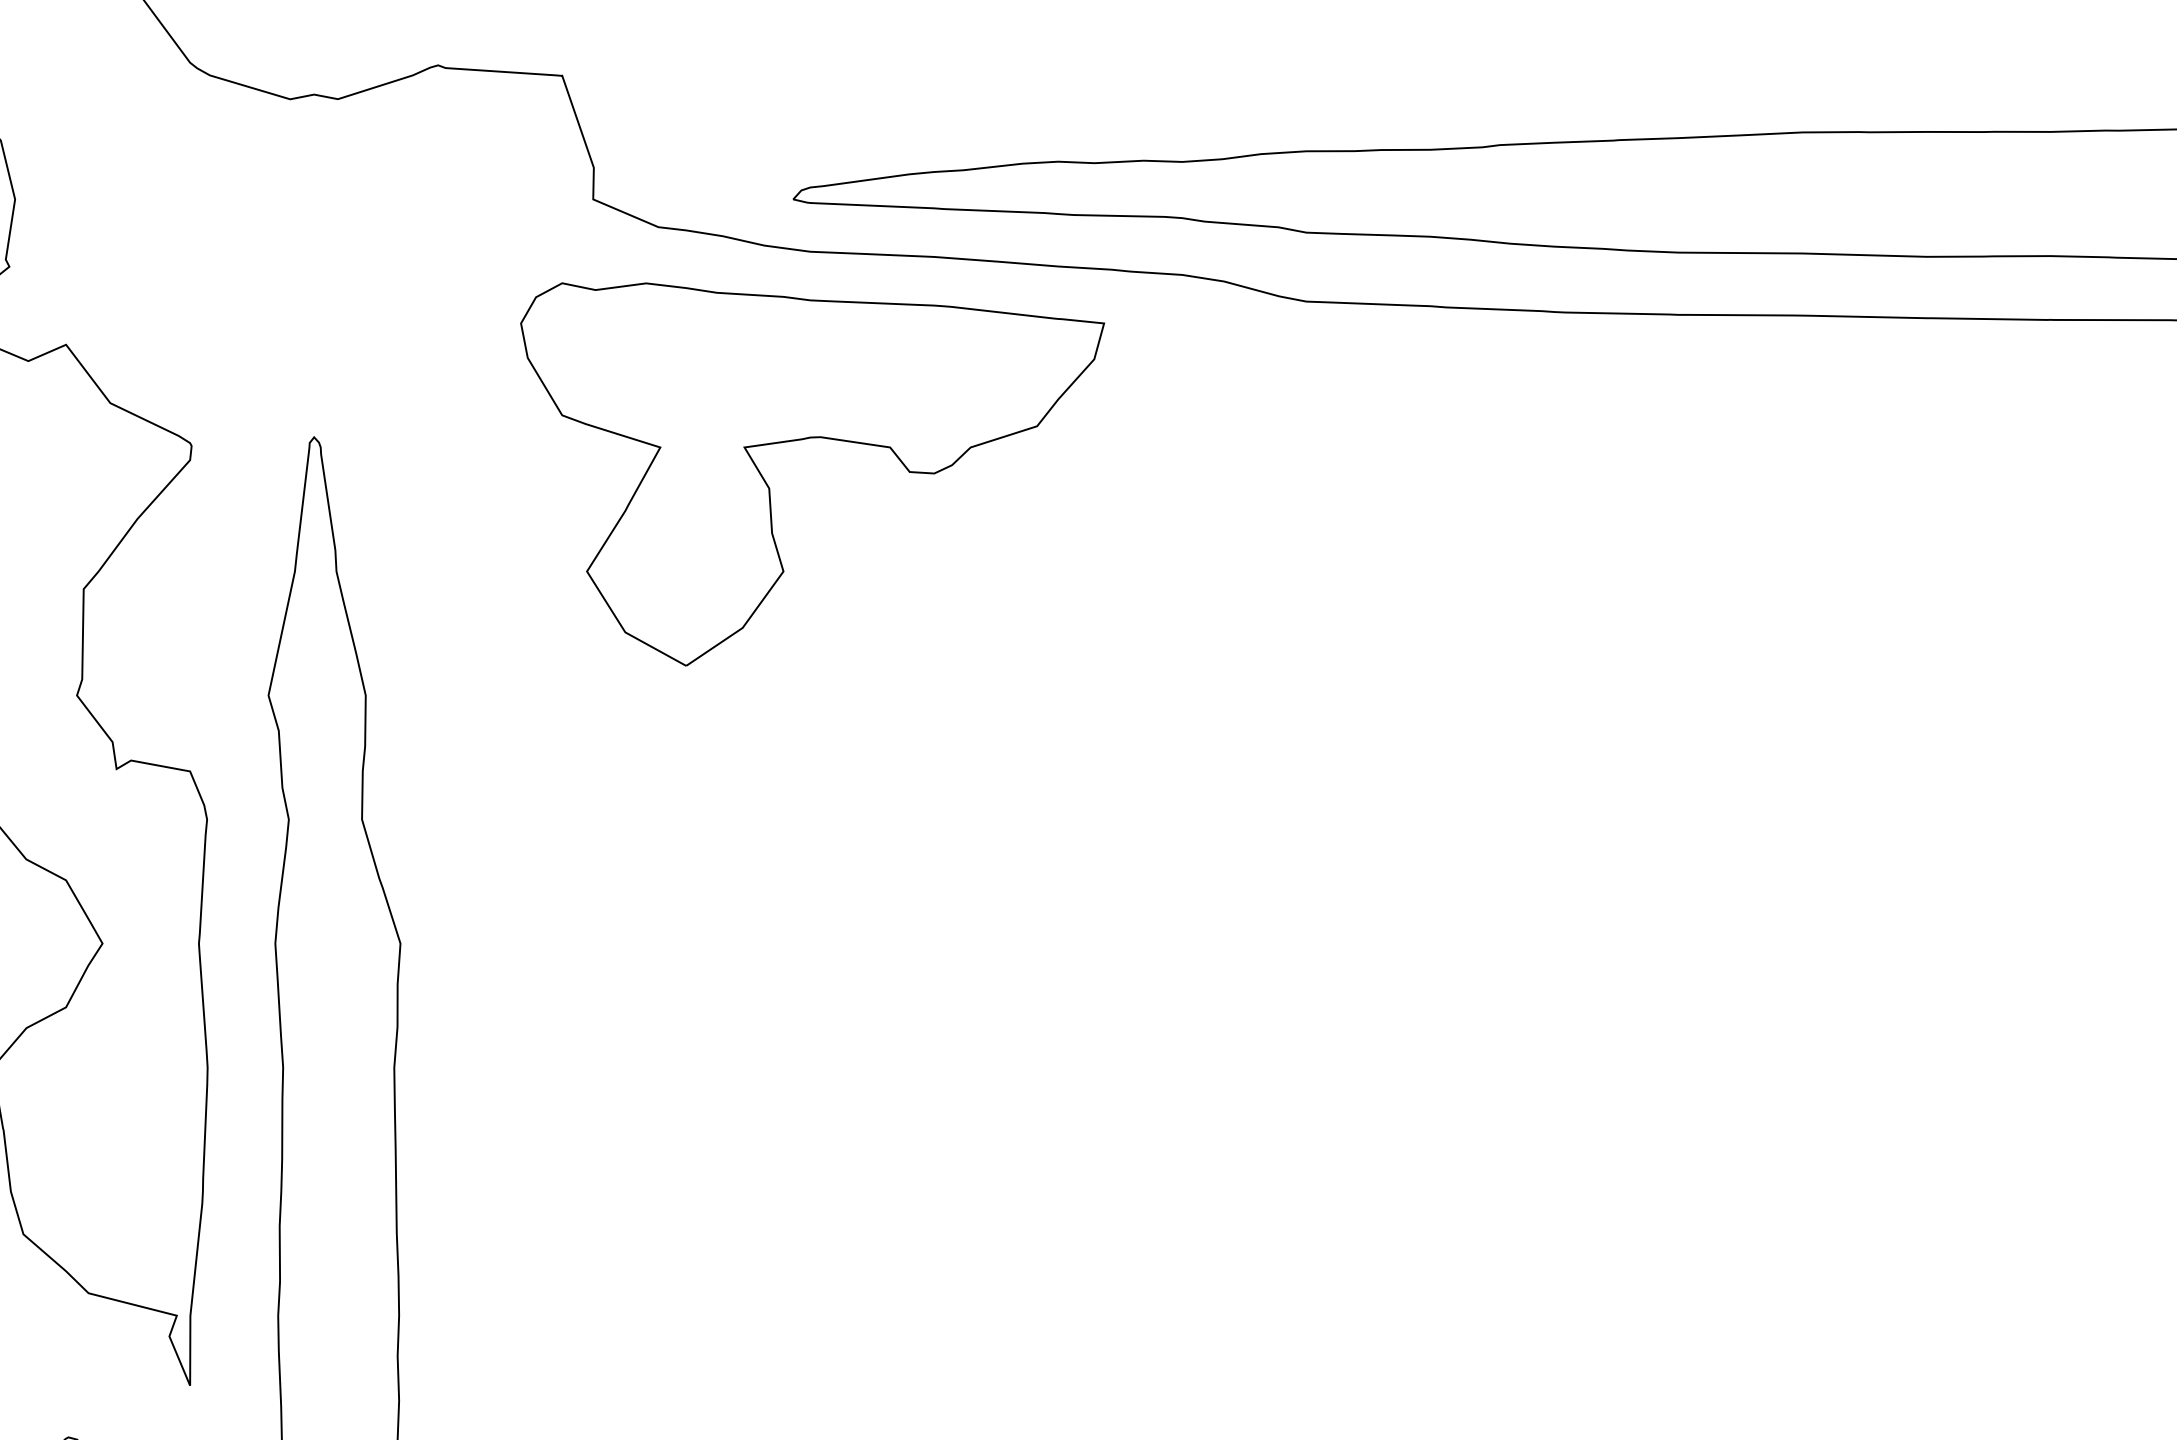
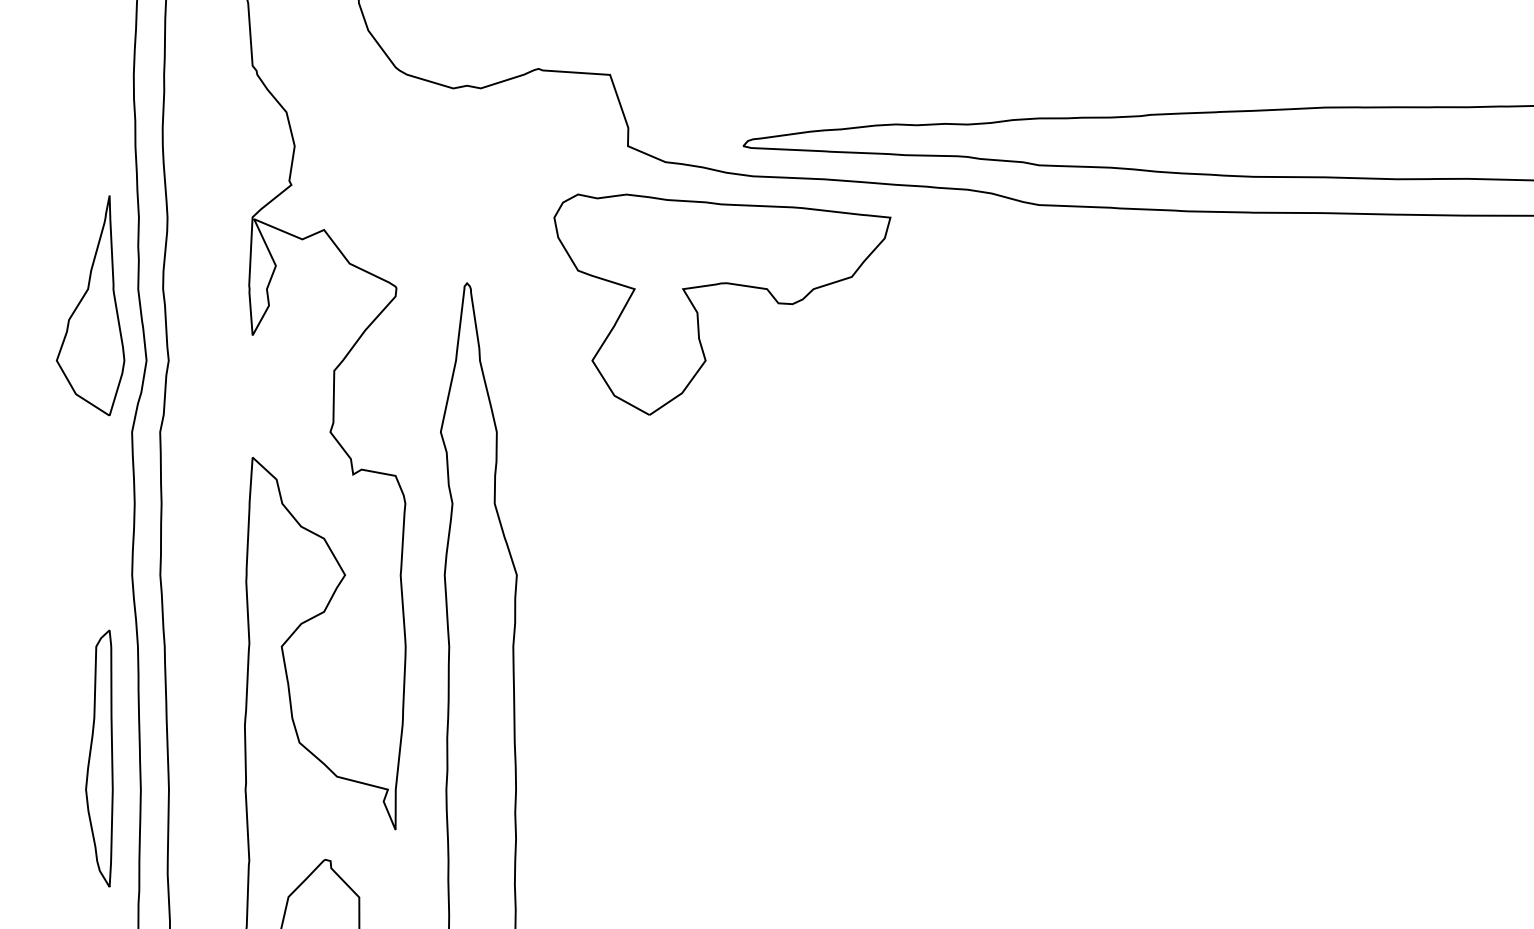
part: (804, 441) -> (717, 285), moved

